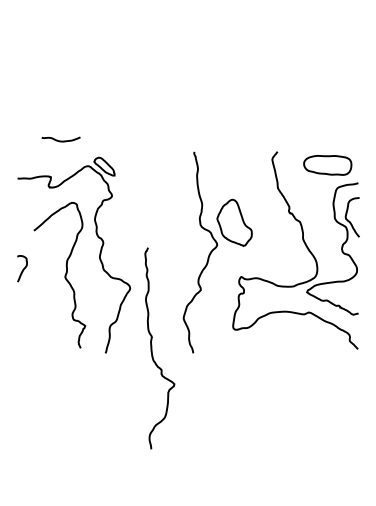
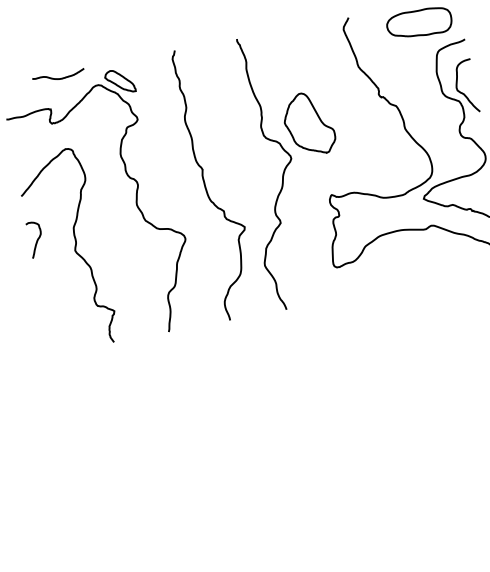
curve: (60, 140) -> (58, 77), moved
curve: (64, 275) -> (73, 248), moved
curve: (152, 348) -> (206, 184), moved

